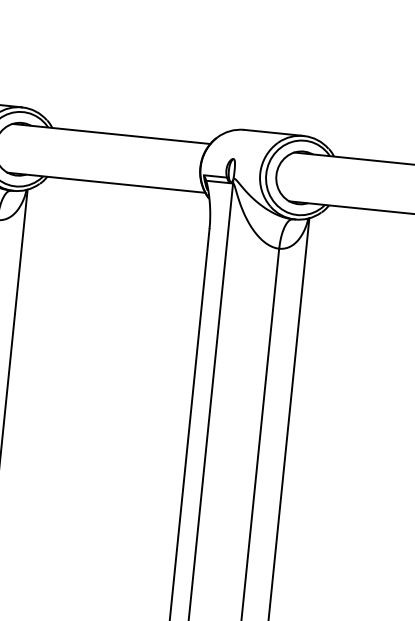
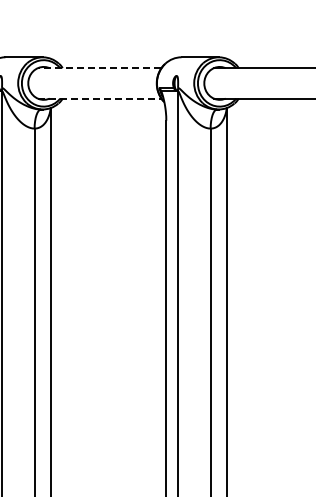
line: (111, 134) -> (99, 68), solid -> dashed
line: (106, 182) -> (99, 98), solid -> dashed

